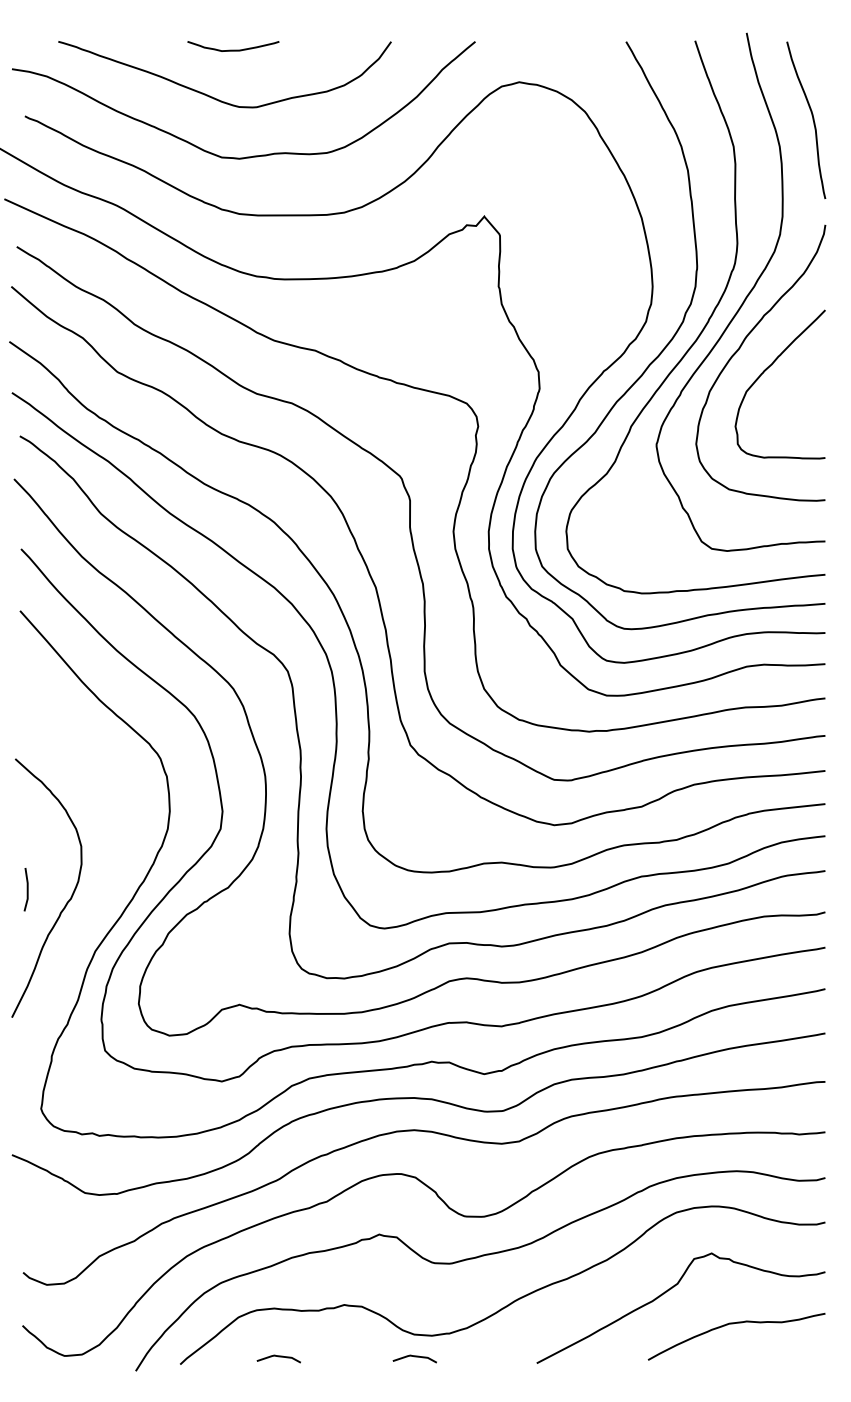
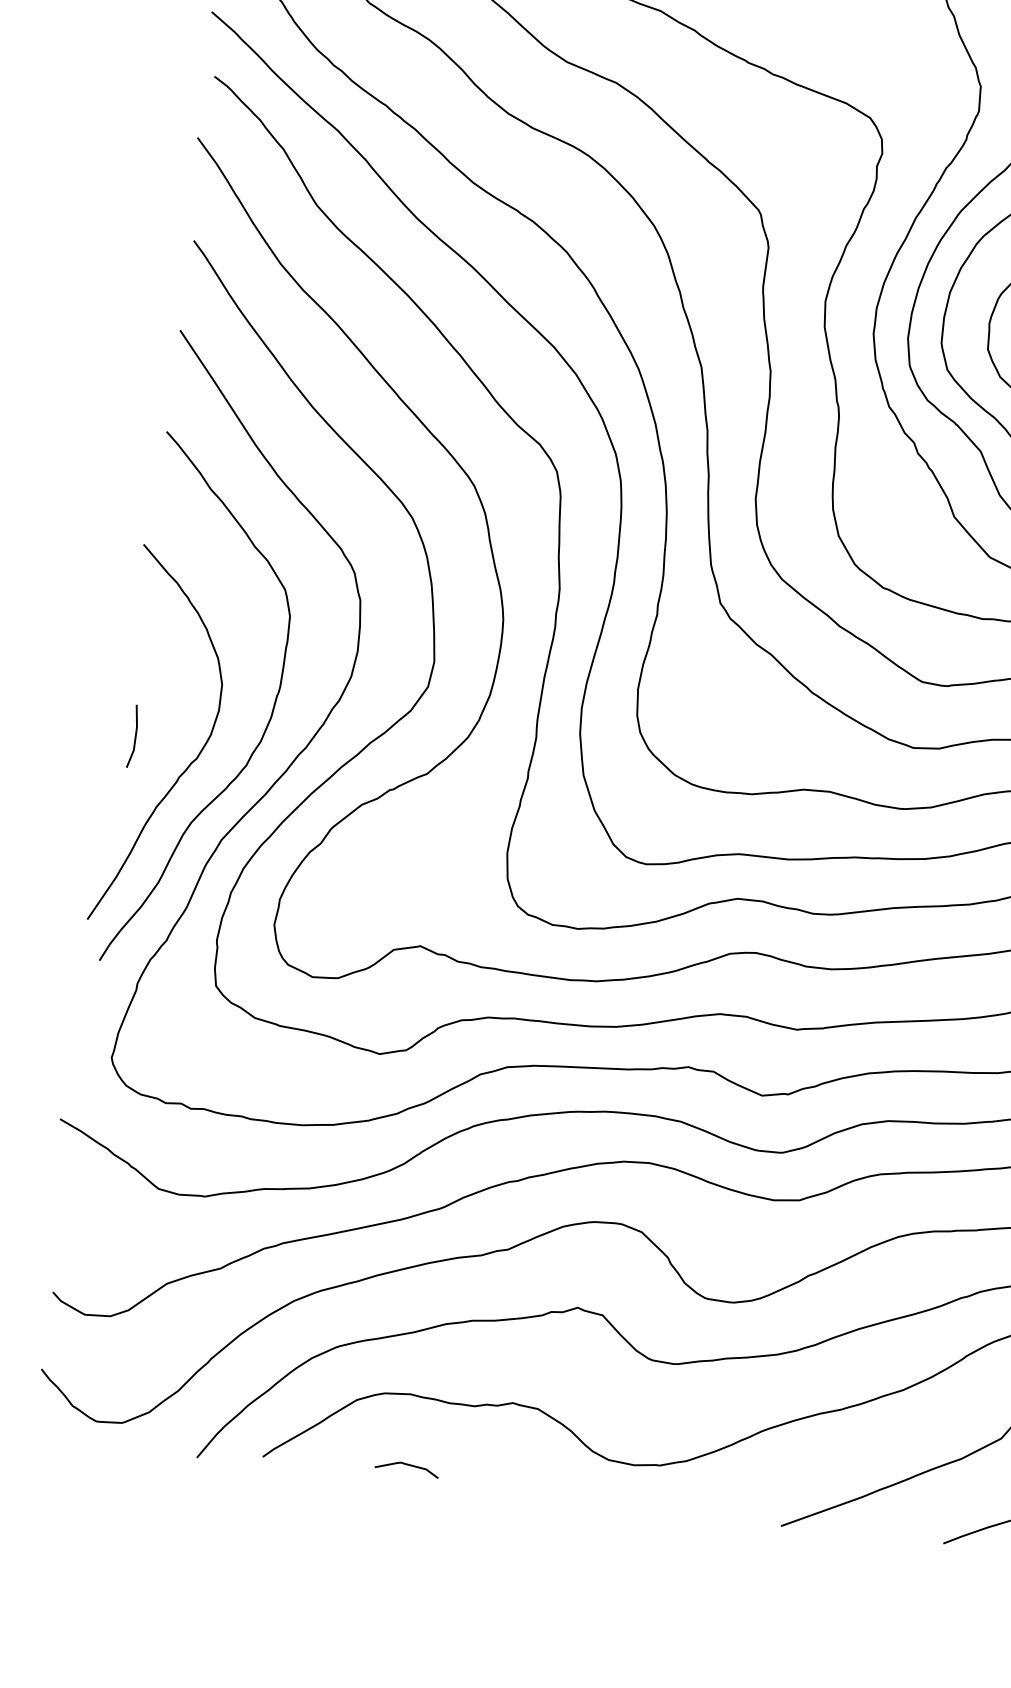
curve: (113, 873) -> (263, 730), added
curve: (414, 1357) -> (604, 1493), removed

